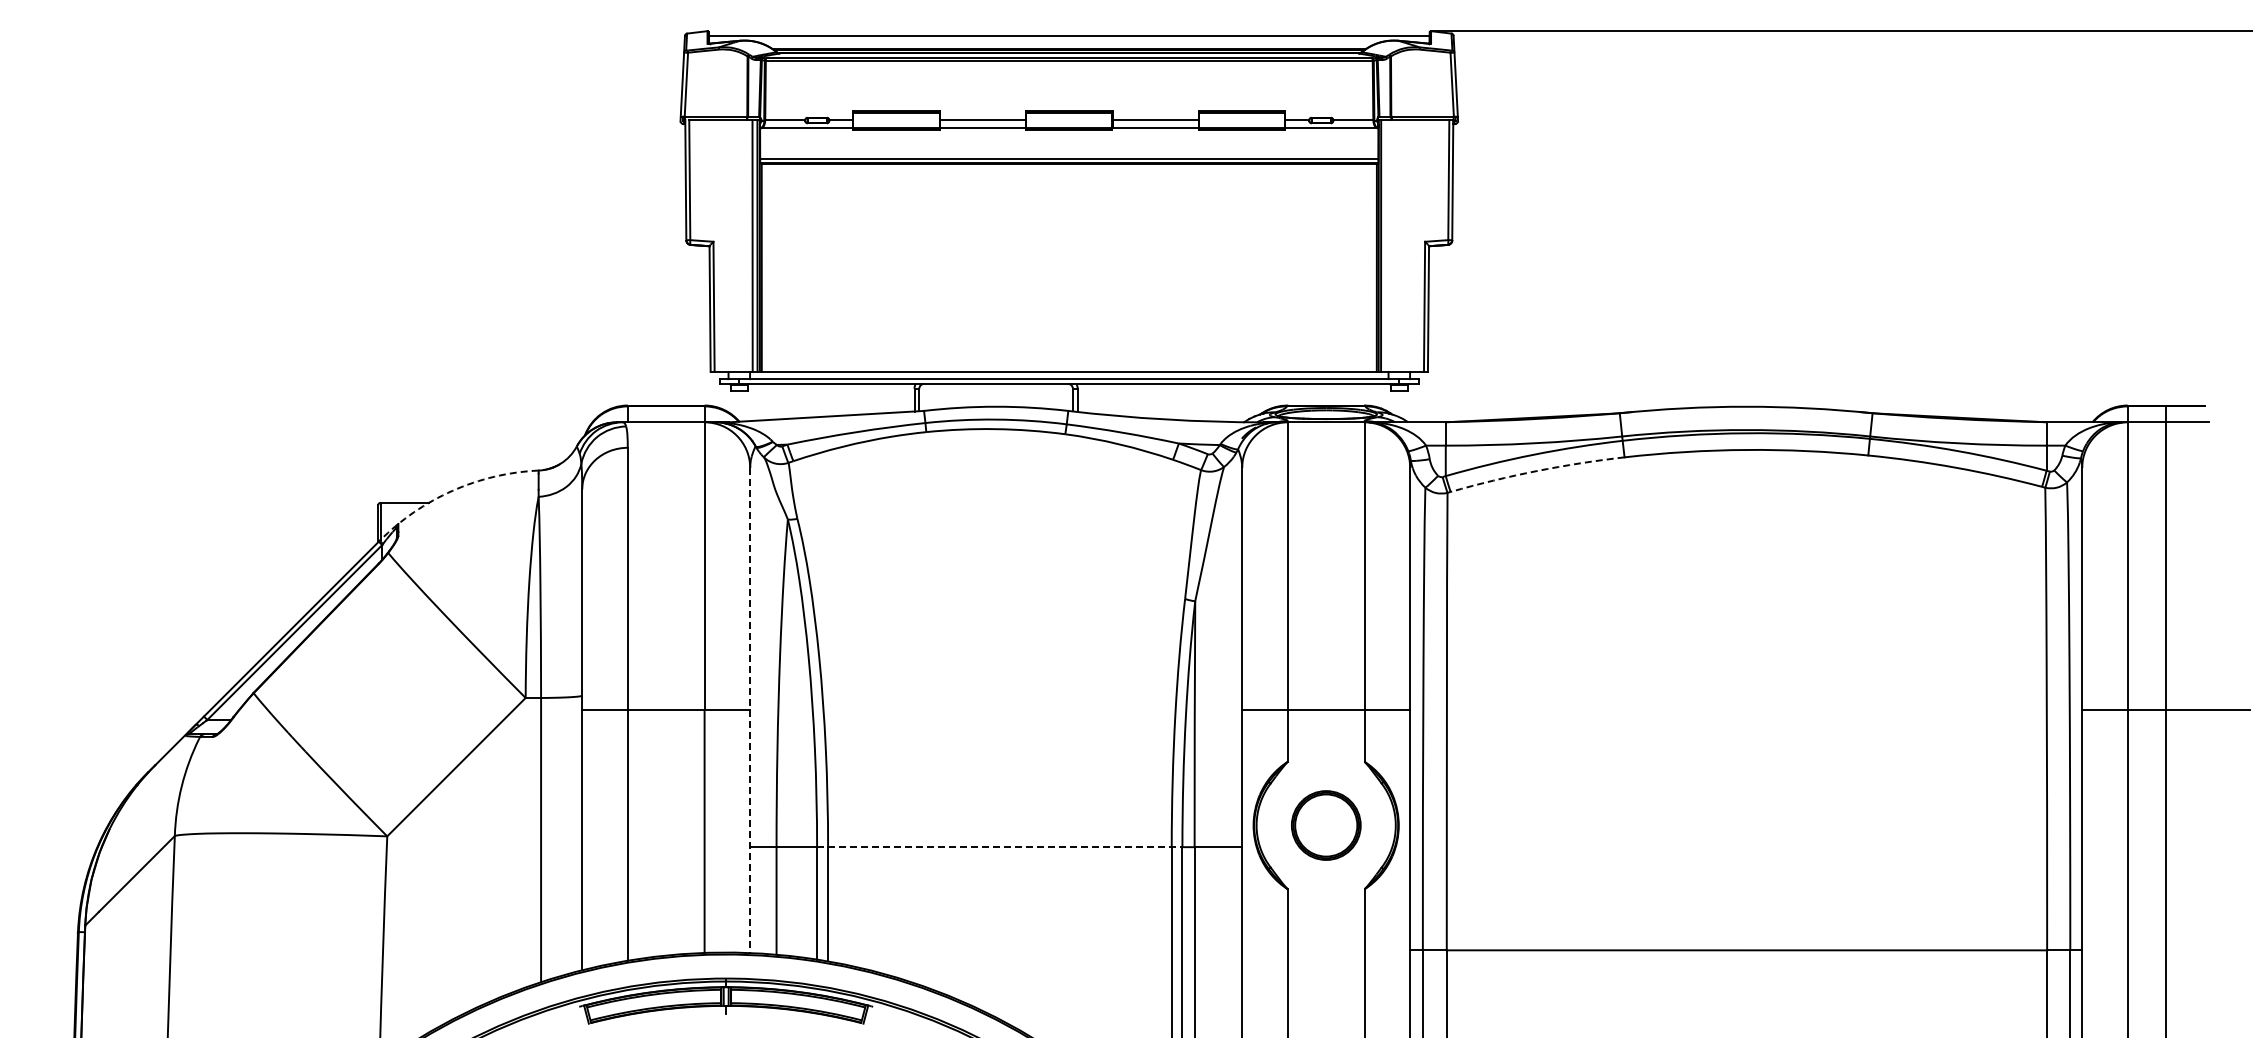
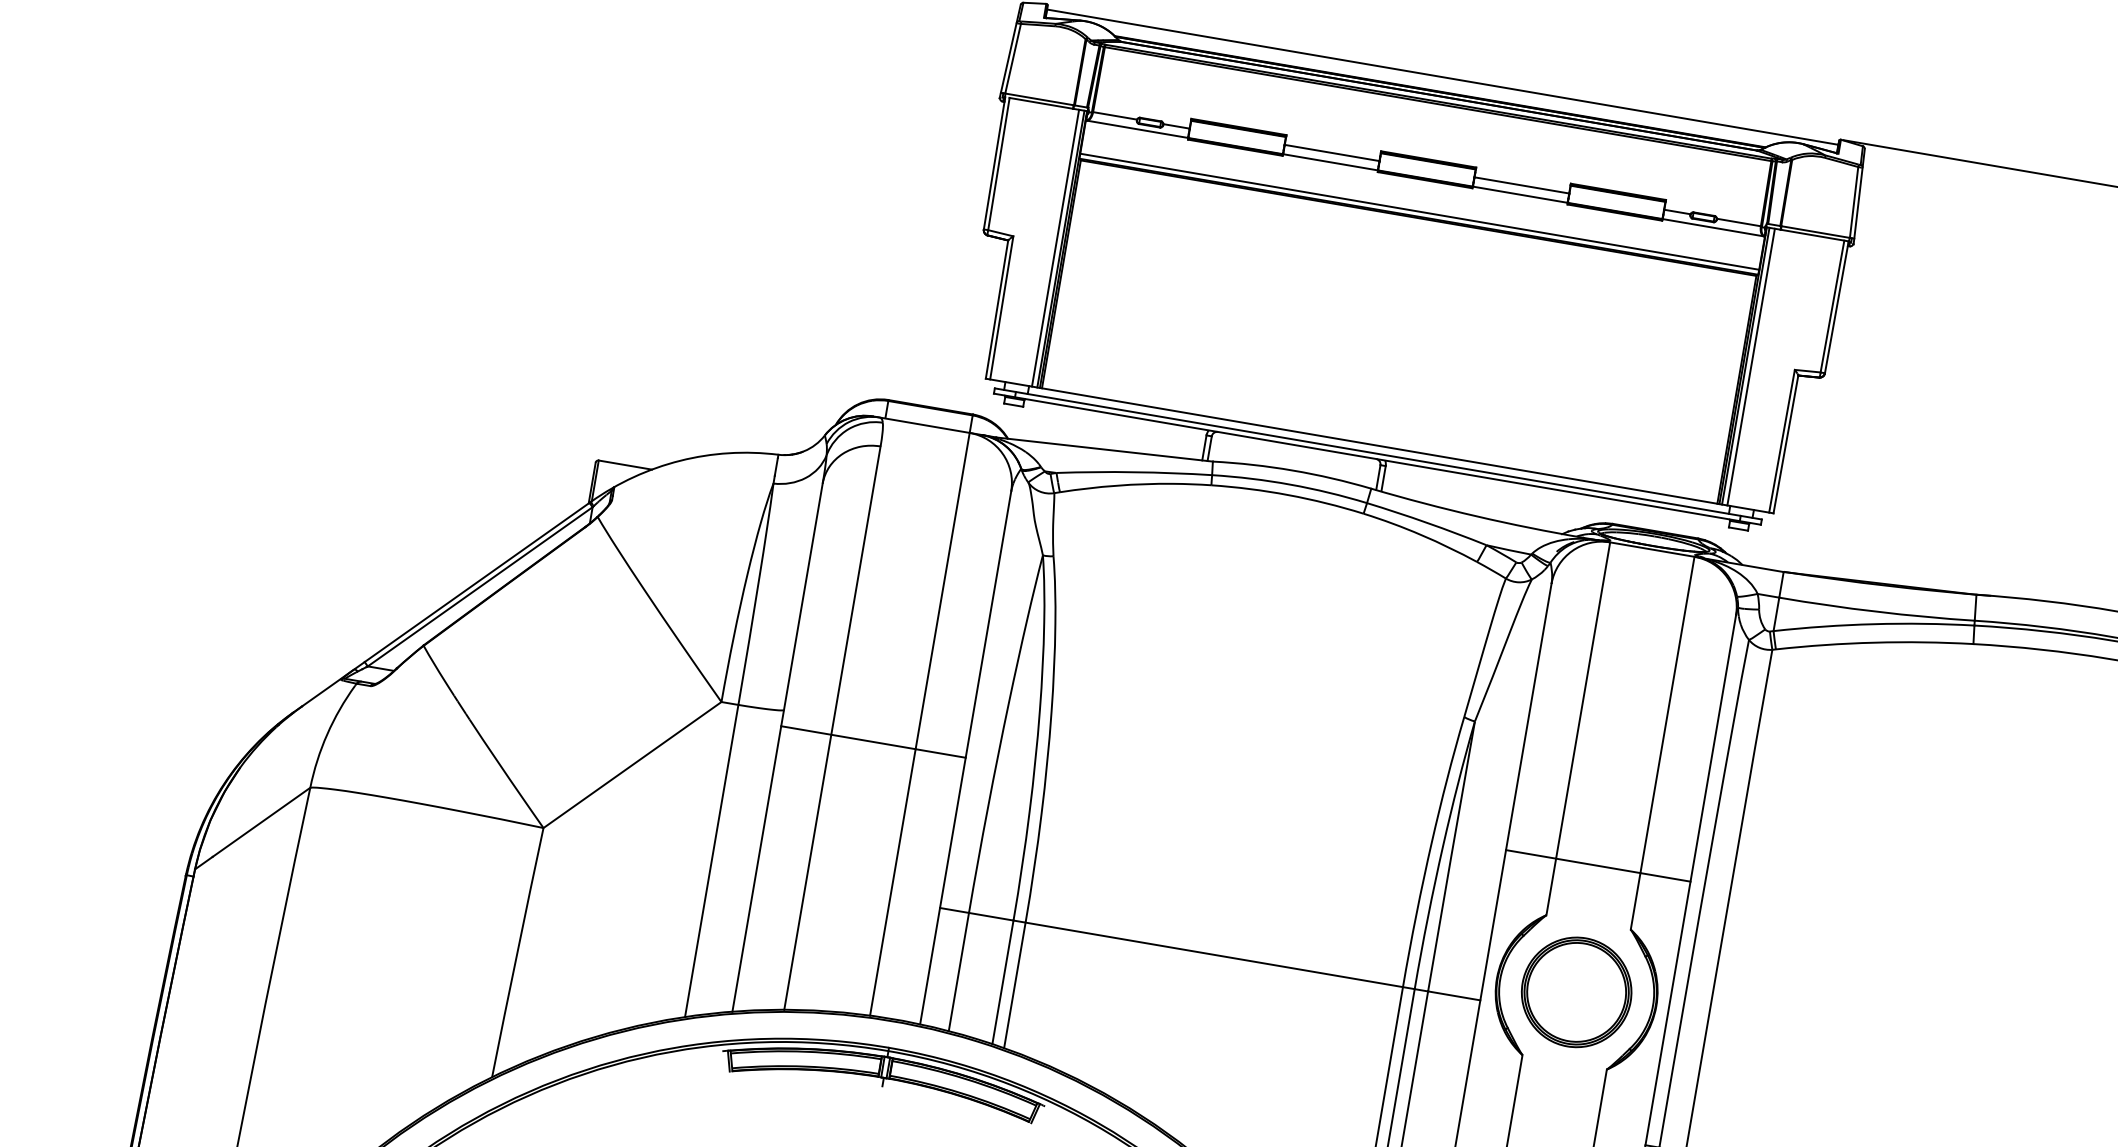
line: (1385, 245) -> (1750, 366), added
arc: (1536, 471) -> (1874, 643), dashed -> solid
arc: (452, 490) -> (680, 460), dashed -> solid
line: (750, 710) -> (966, 757), dashed -> solid
part: (1326, 825) -> (1576, 992), size x1.43
line: (999, 847) -> (1213, 955), dashed -> solid

